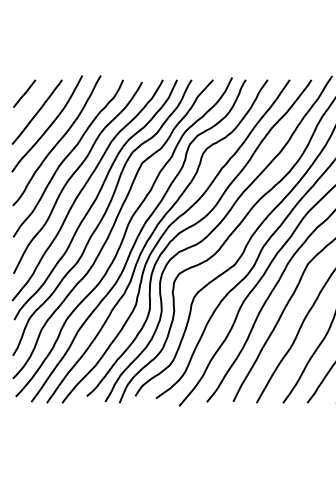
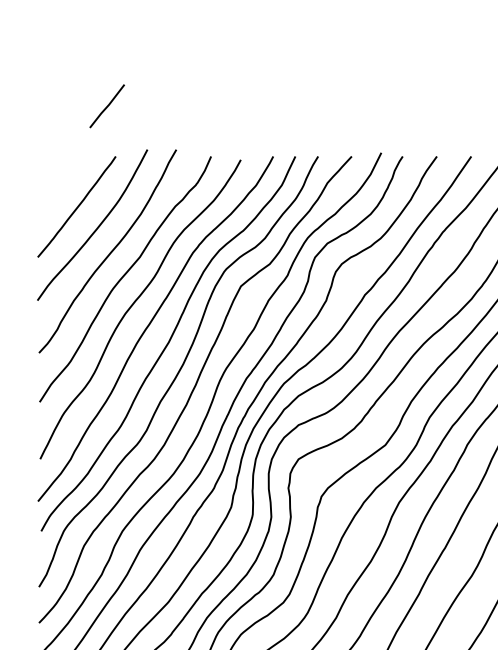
line: (24, 93) -> (107, 105), moved

